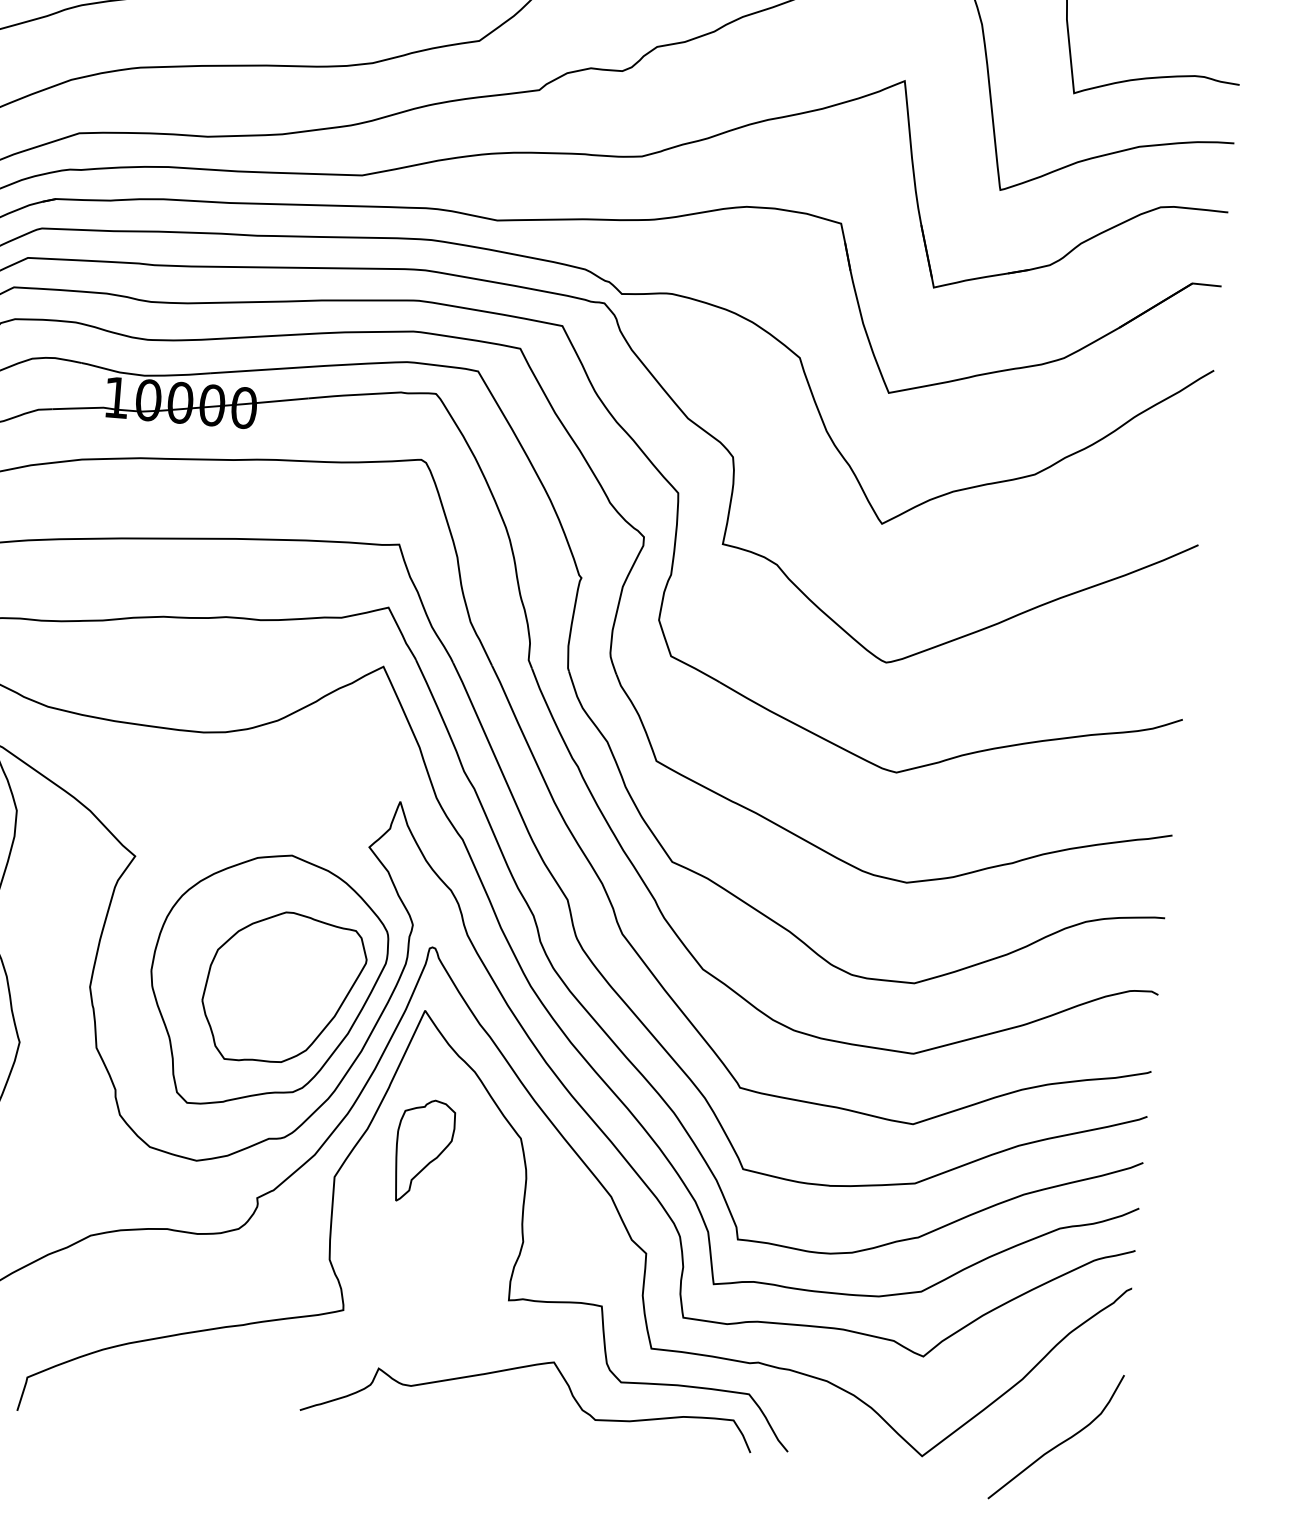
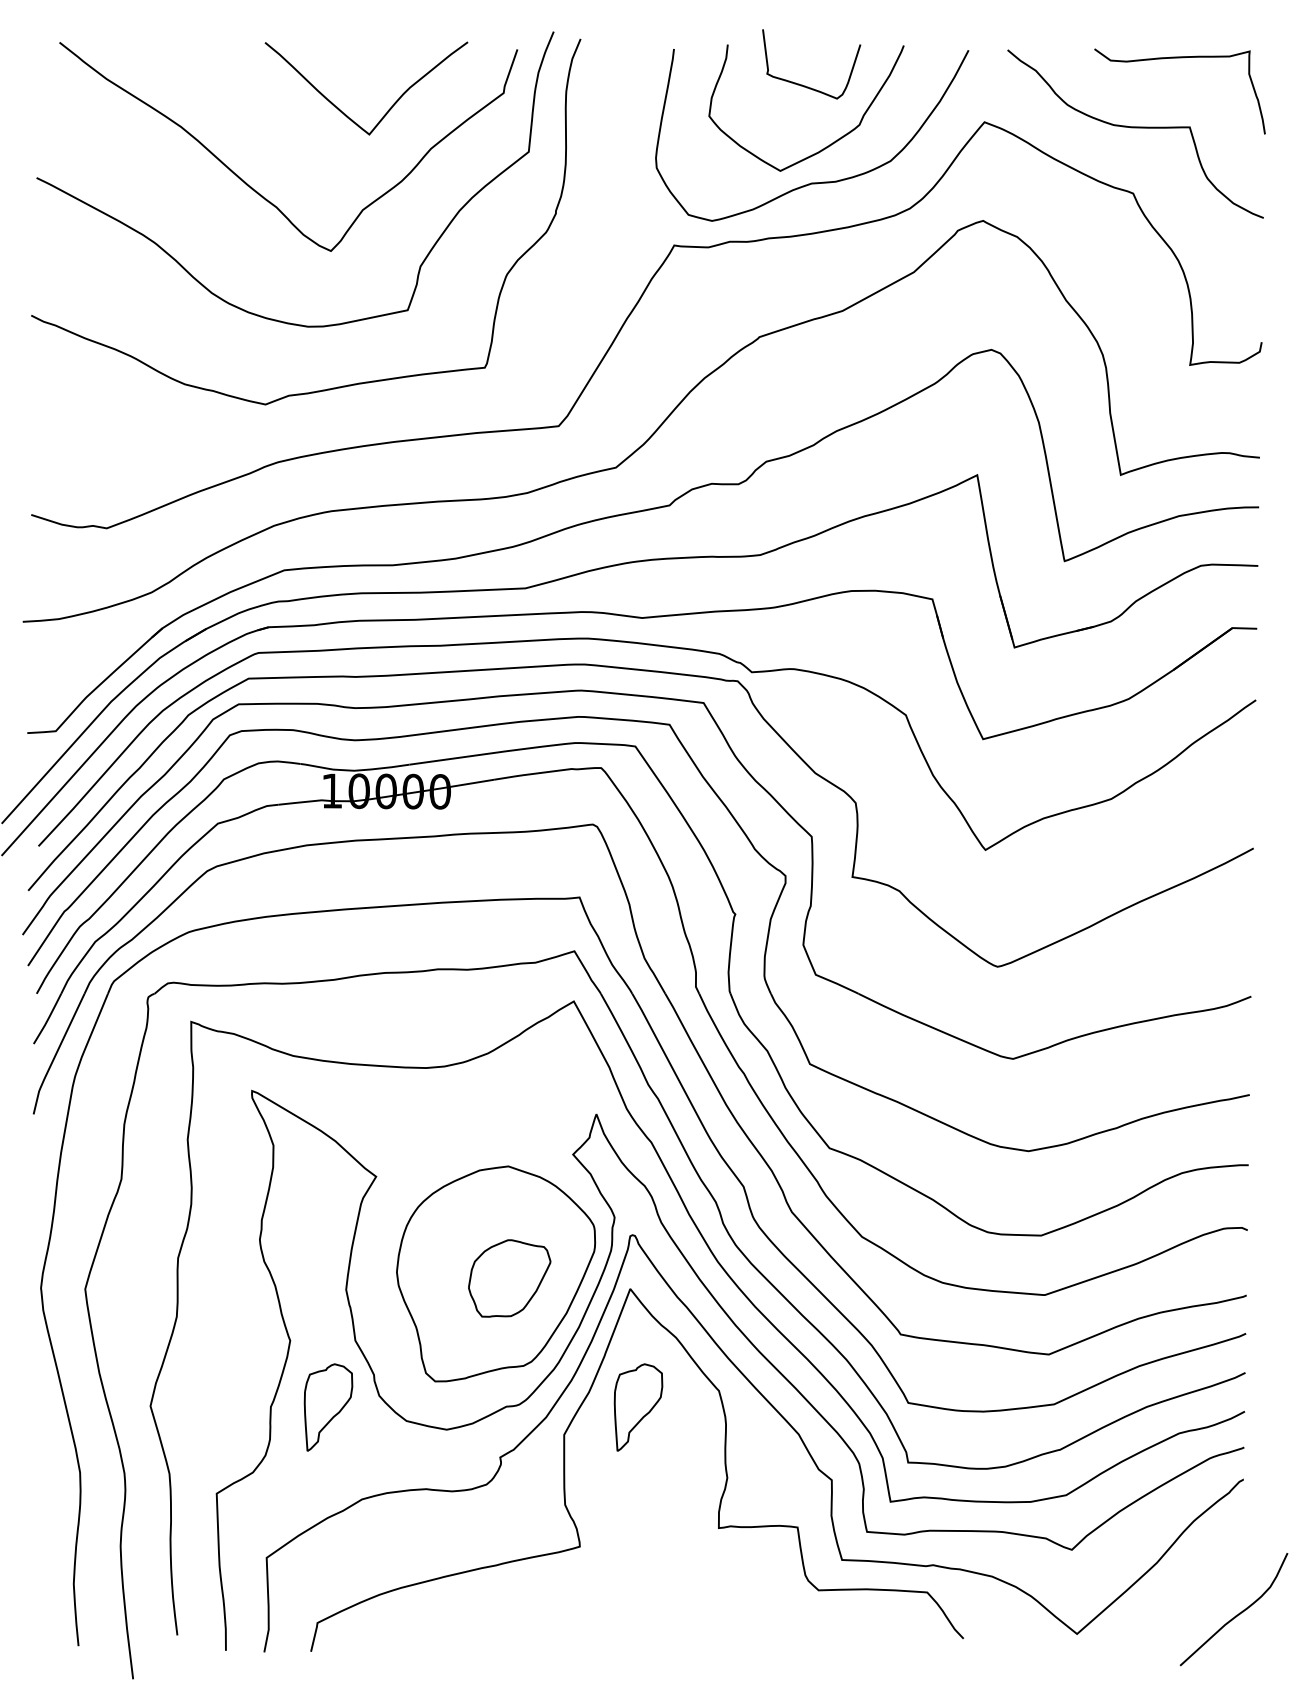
part: (283, 987) -> (509, 1278), size x0.6
part: (59, 1124) -> (328, 1407), added
curve: (523, 1368) -> (735, 1584), removed
curve: (1057, 1444) -> (1235, 1615), moved

